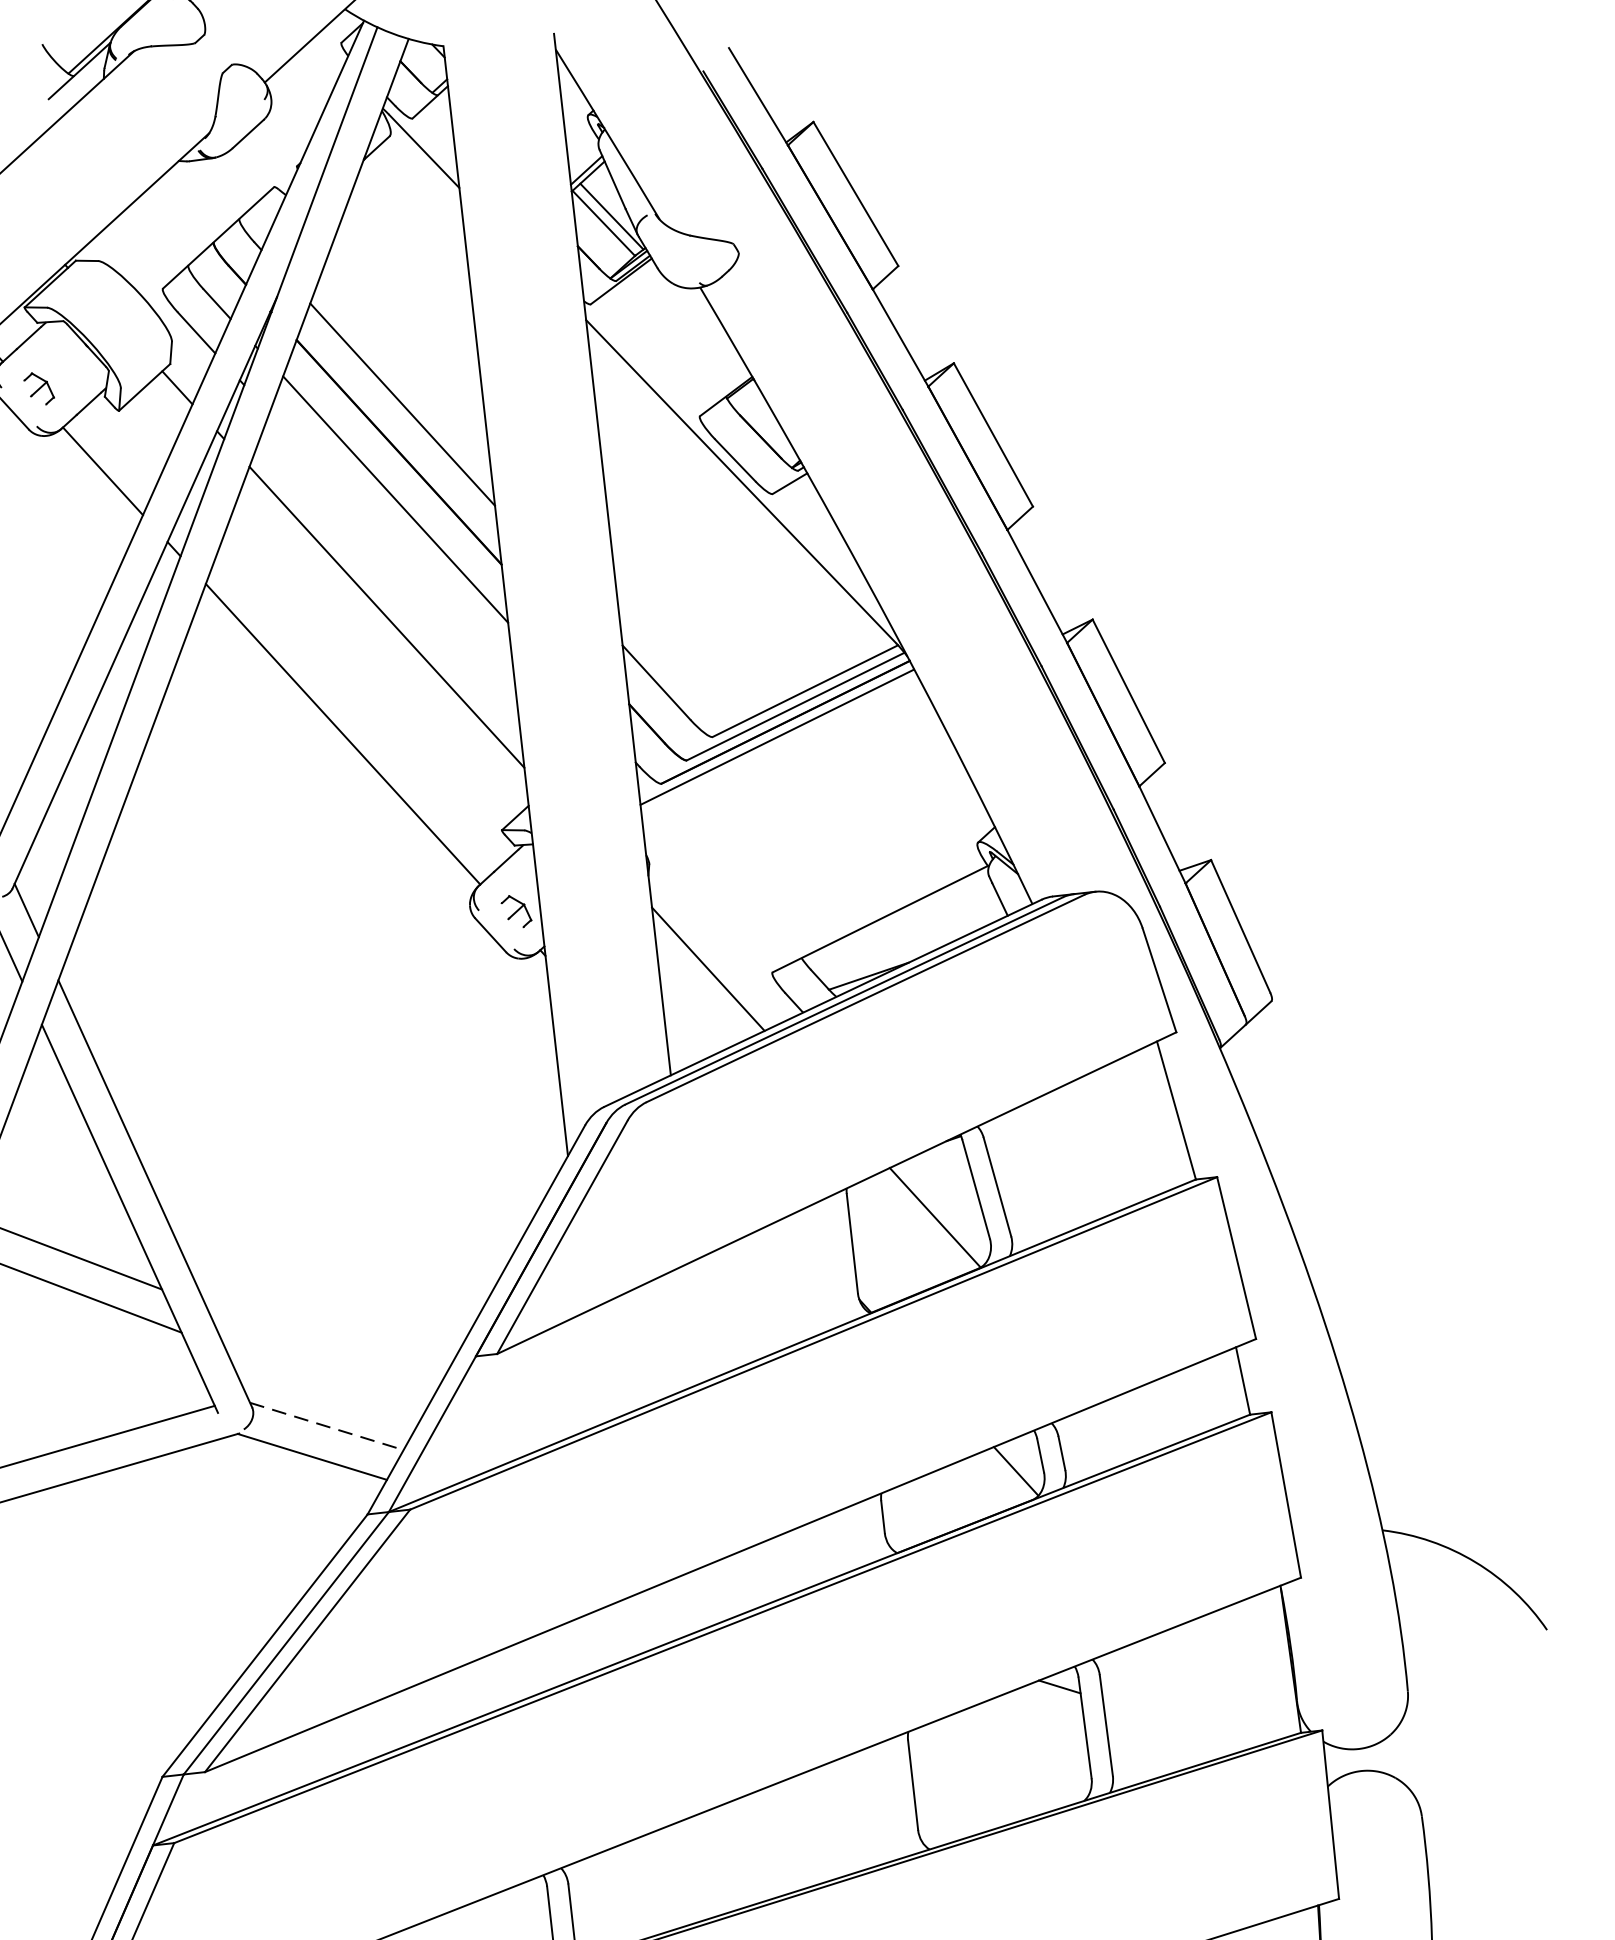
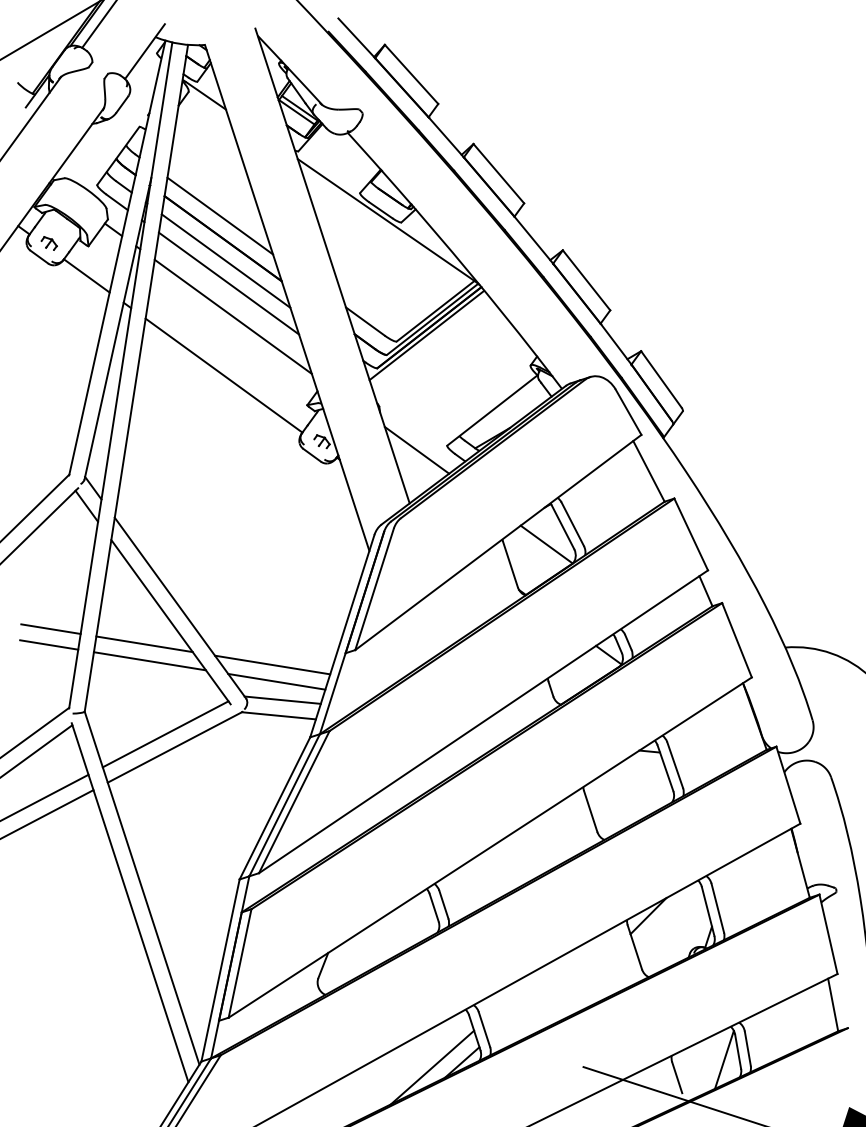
line: (391, 546) -> (228, 283), added
line: (320, 1348) -> (272, 664), added
line: (321, 1385) -> (276, 681), added
line: (328, 1427) -> (283, 700), dashed -> solid

